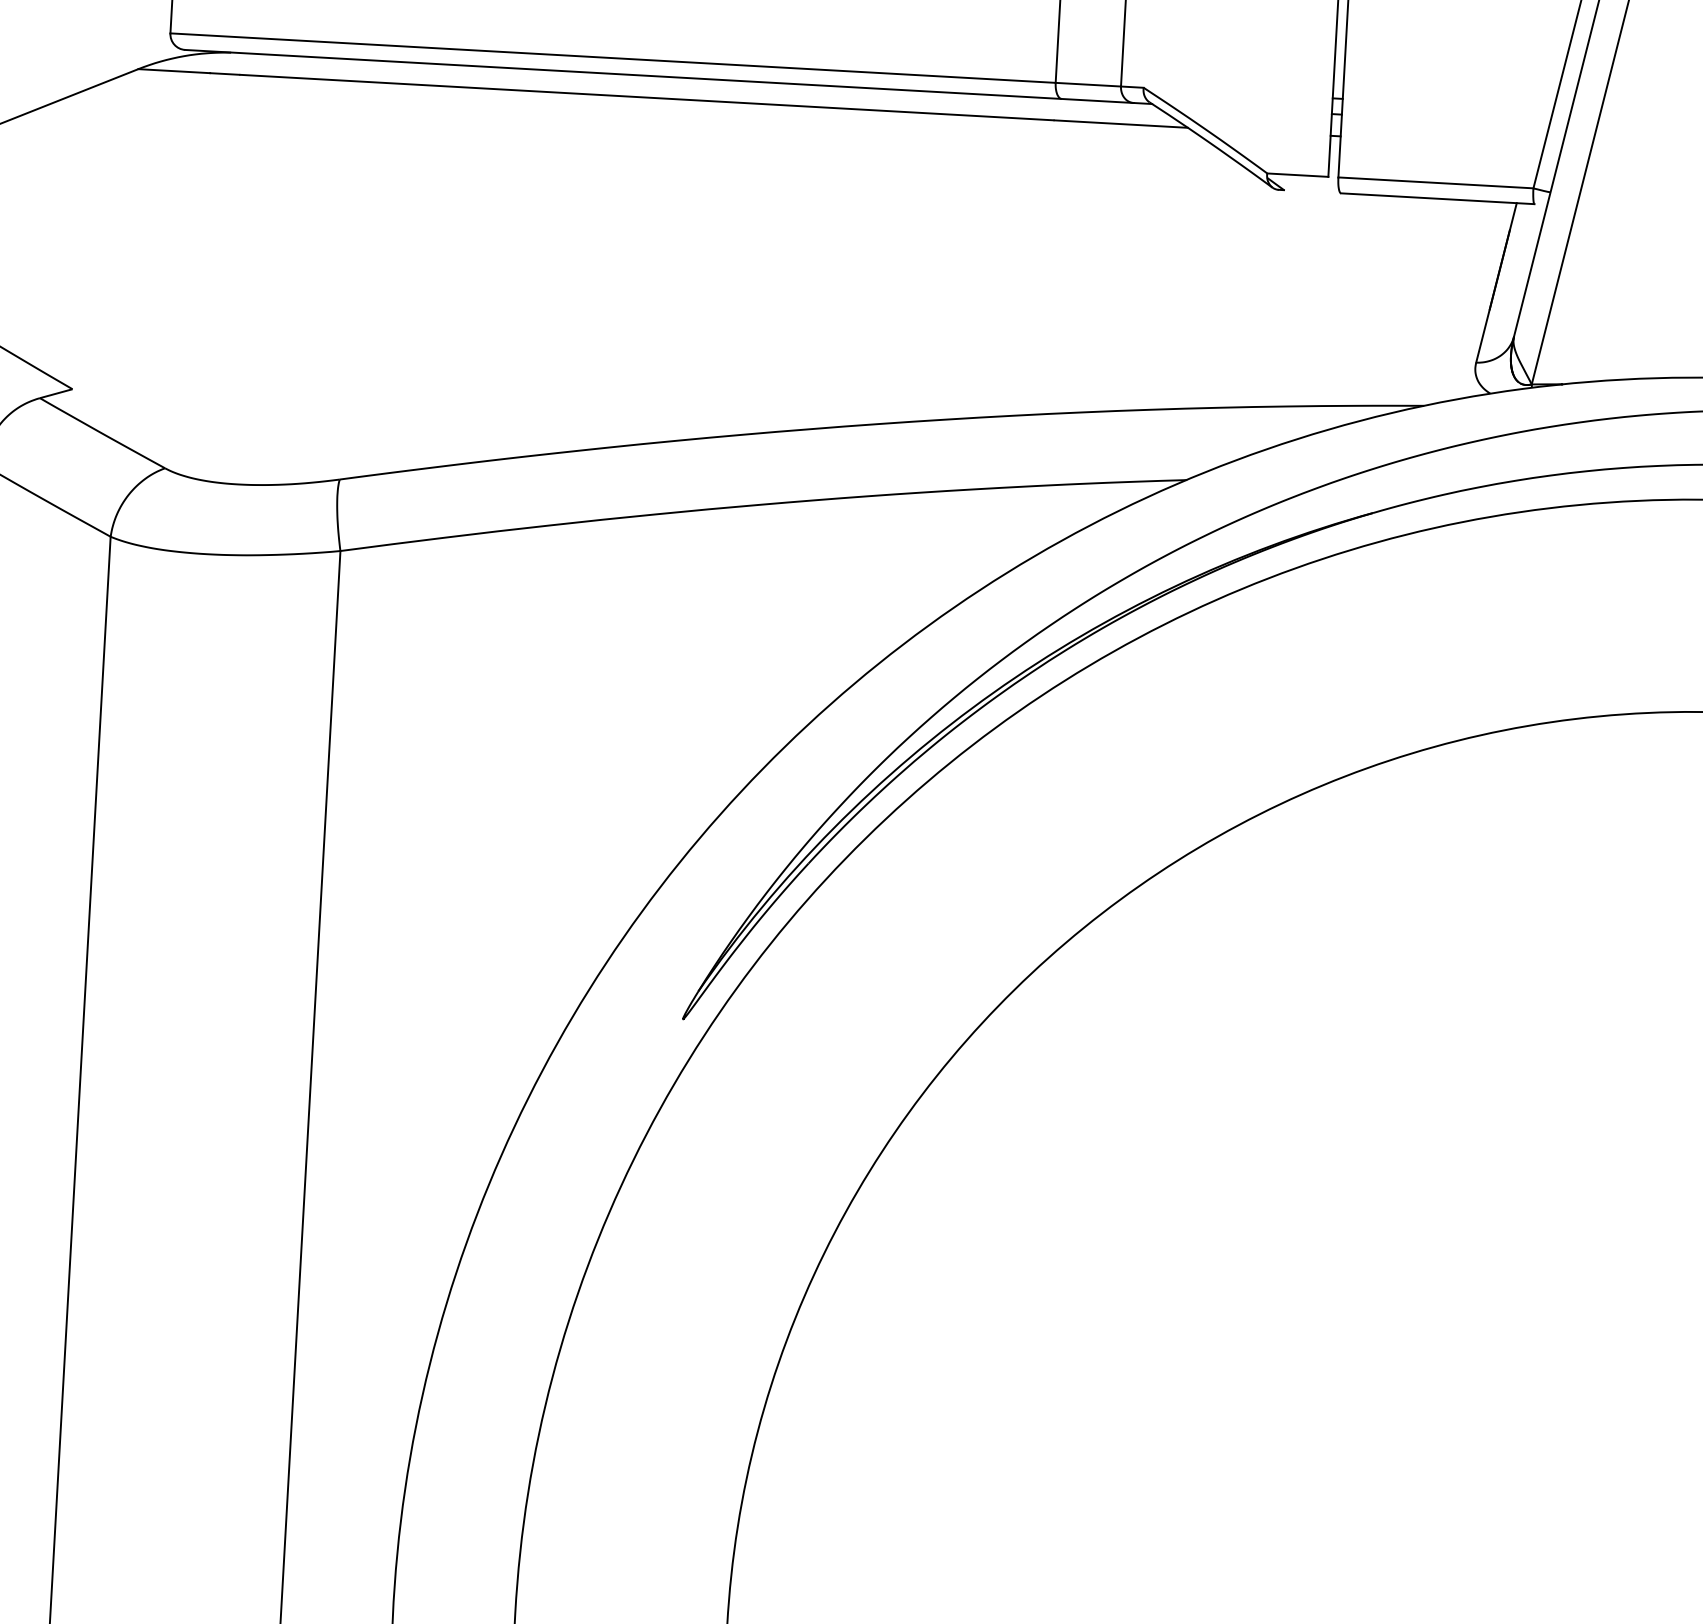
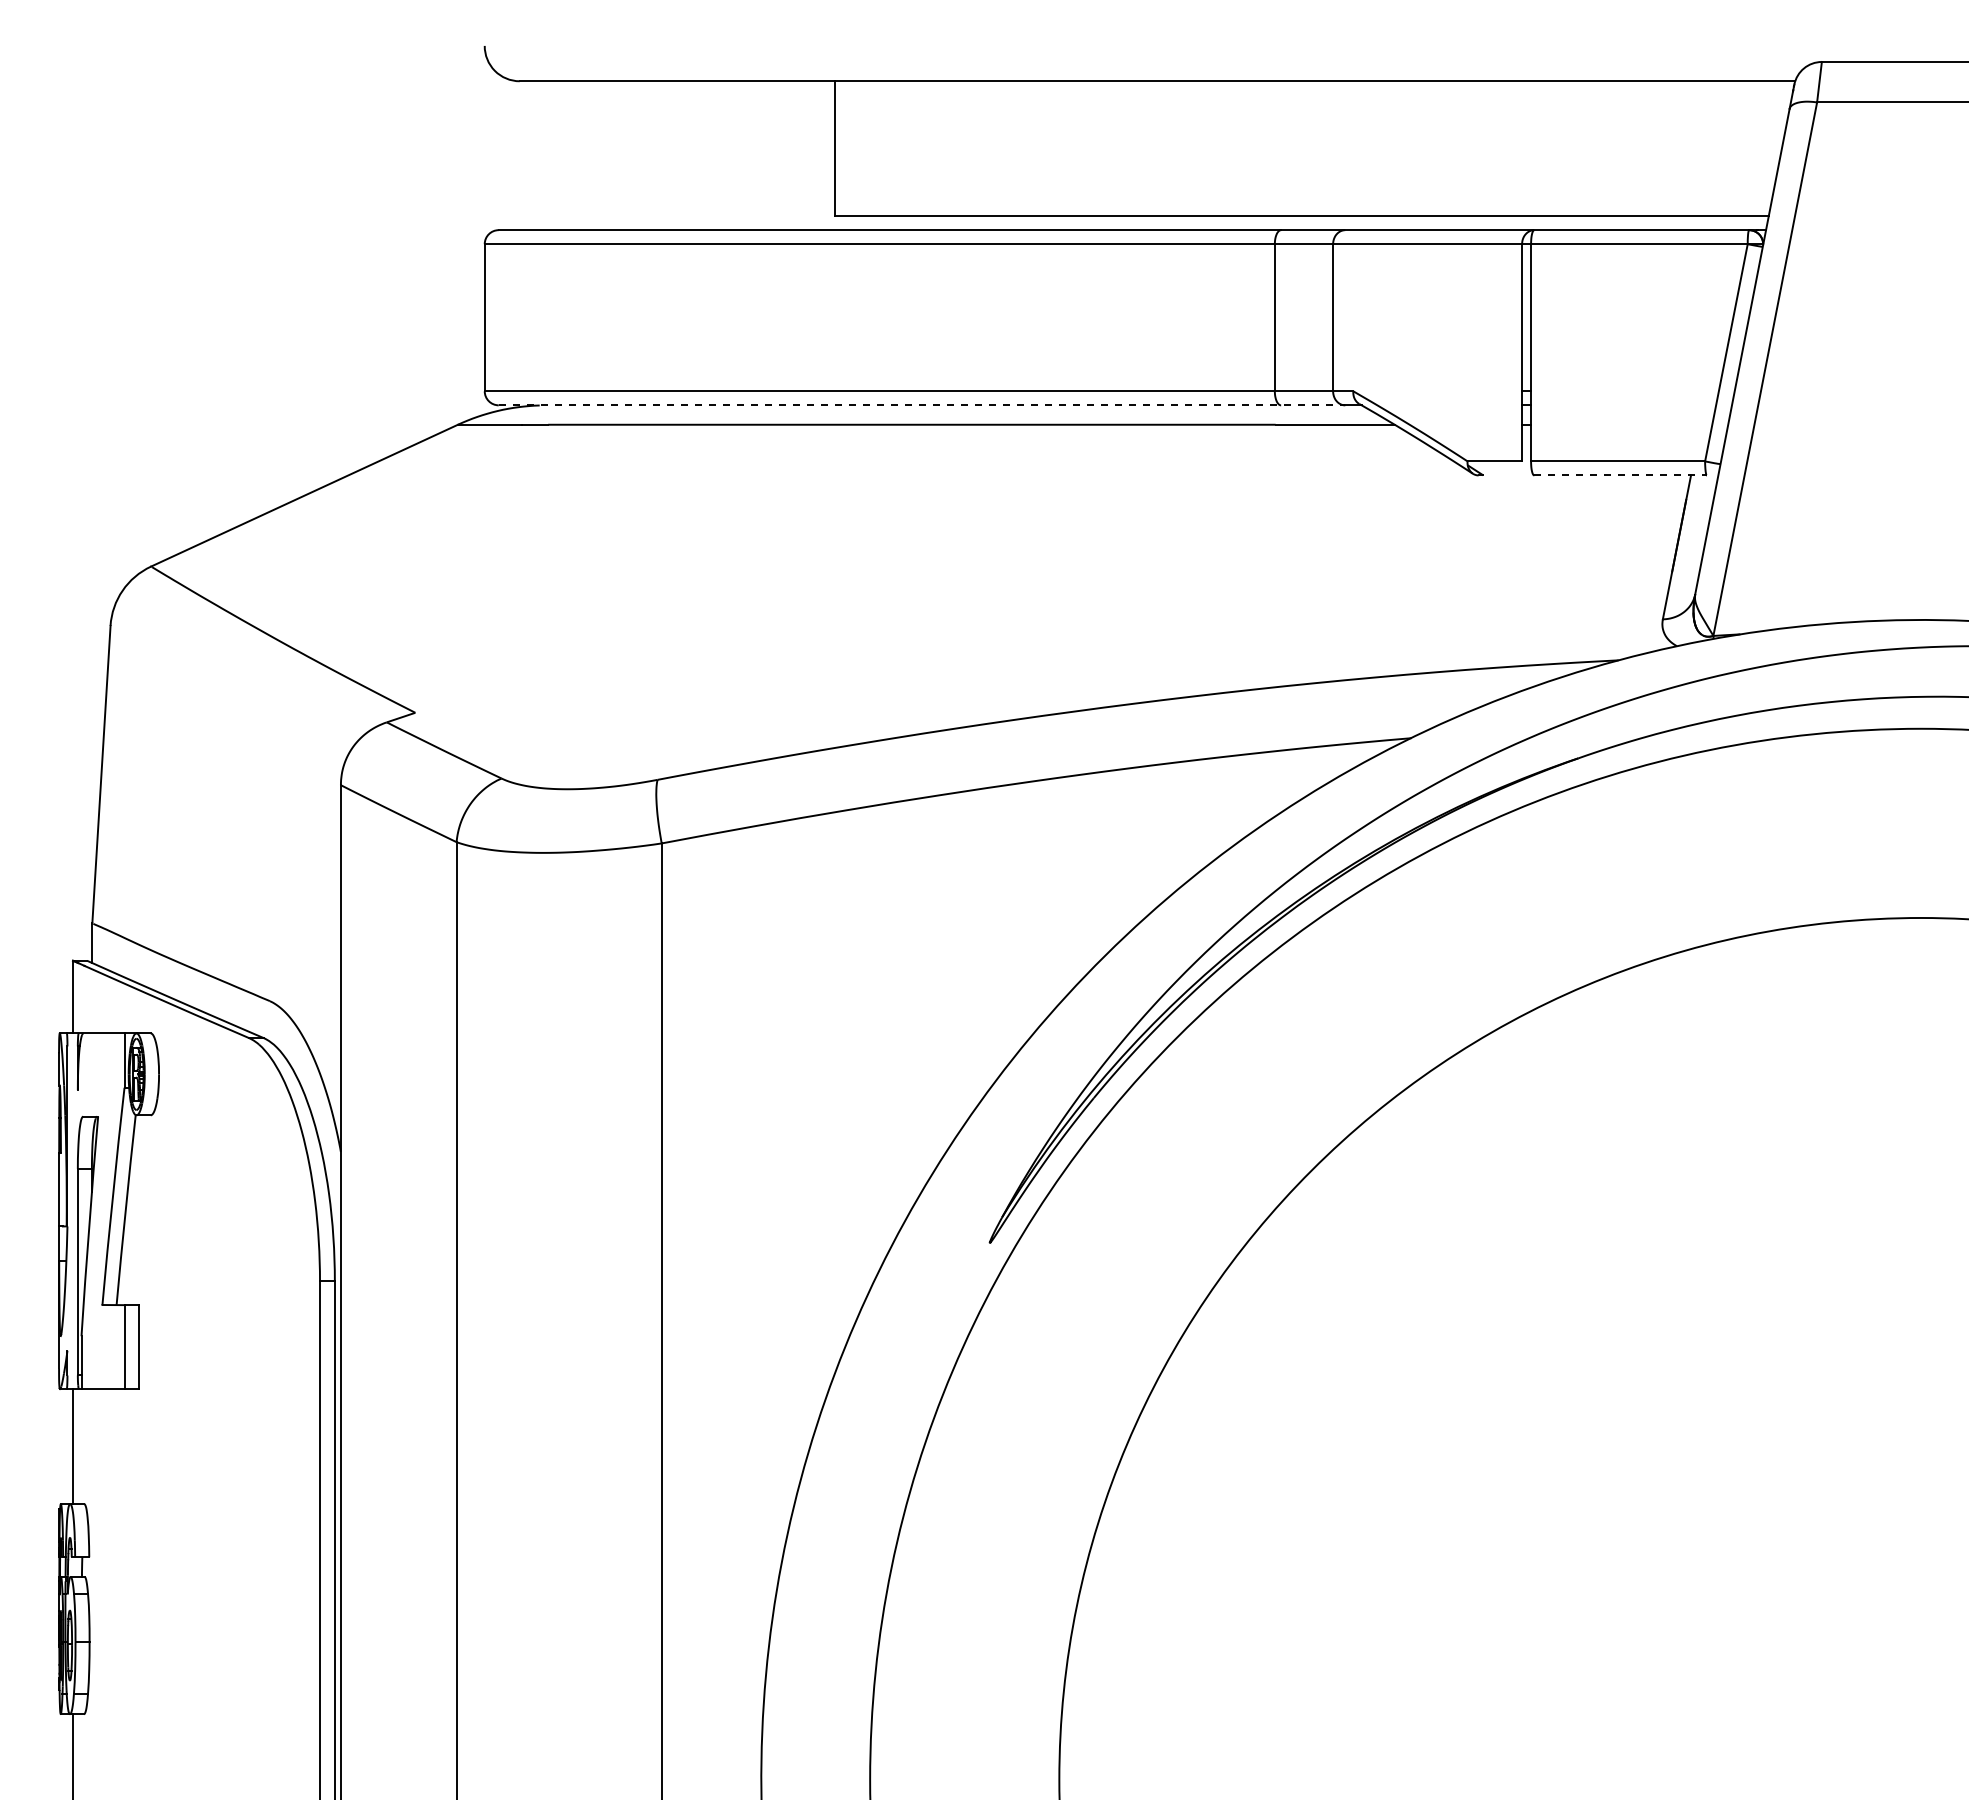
line: (660, 76) -> (922, 405), solid -> dashed
line: (1438, 198) -> (1621, 475), solid -> dashed

